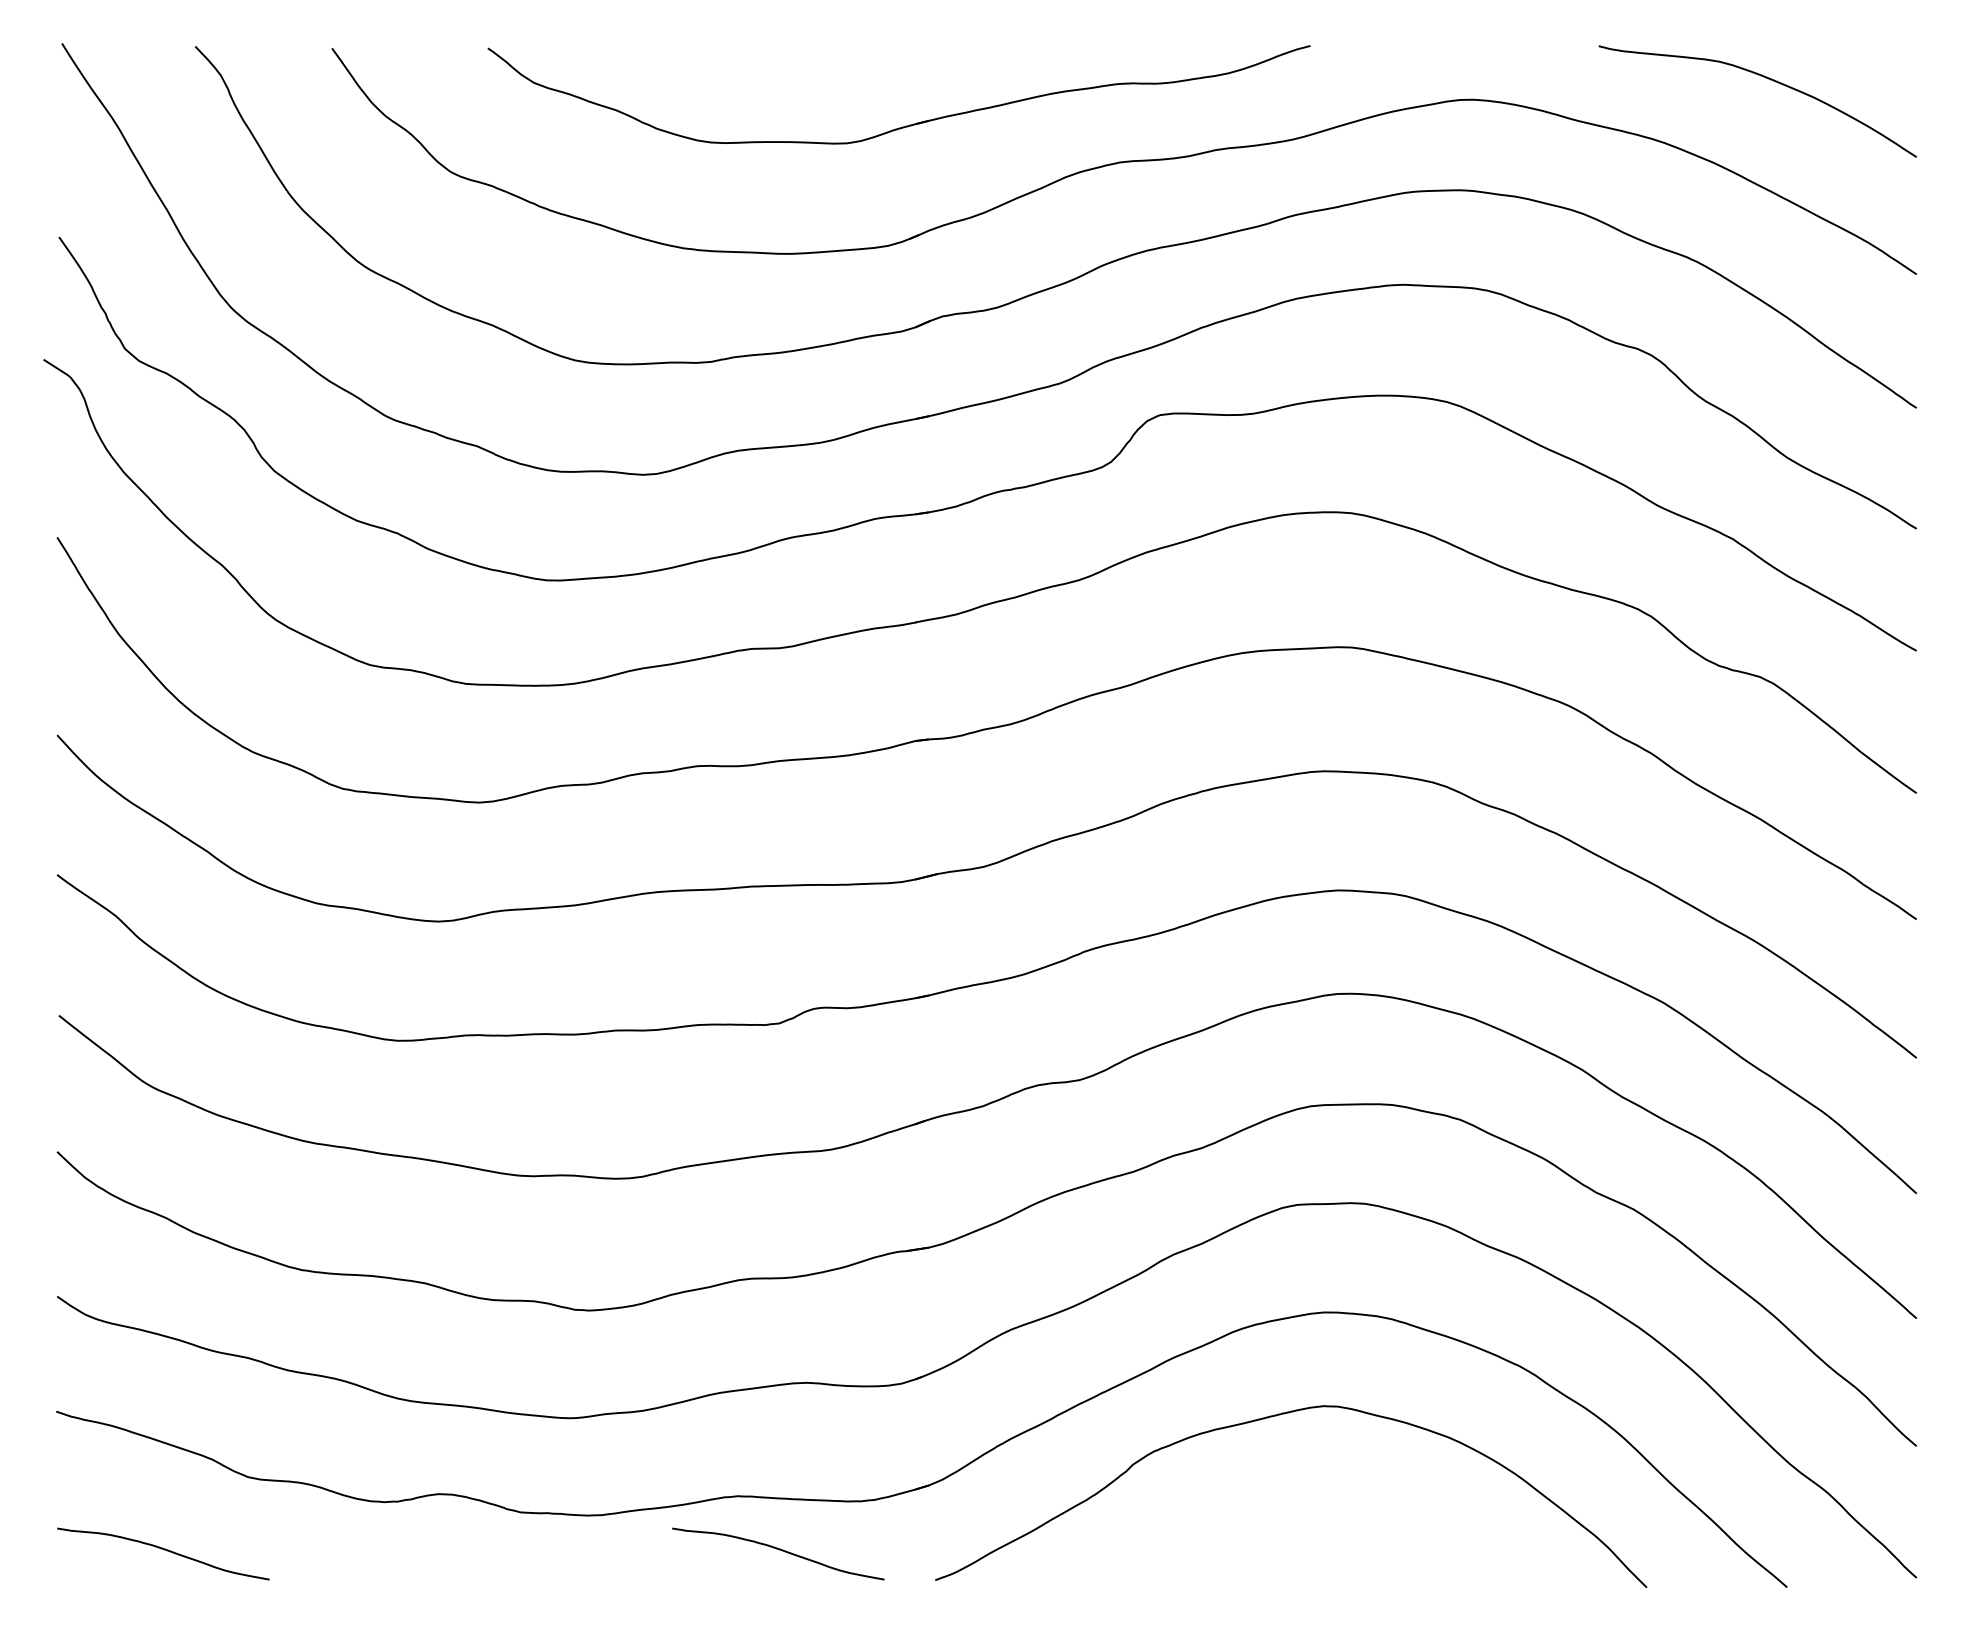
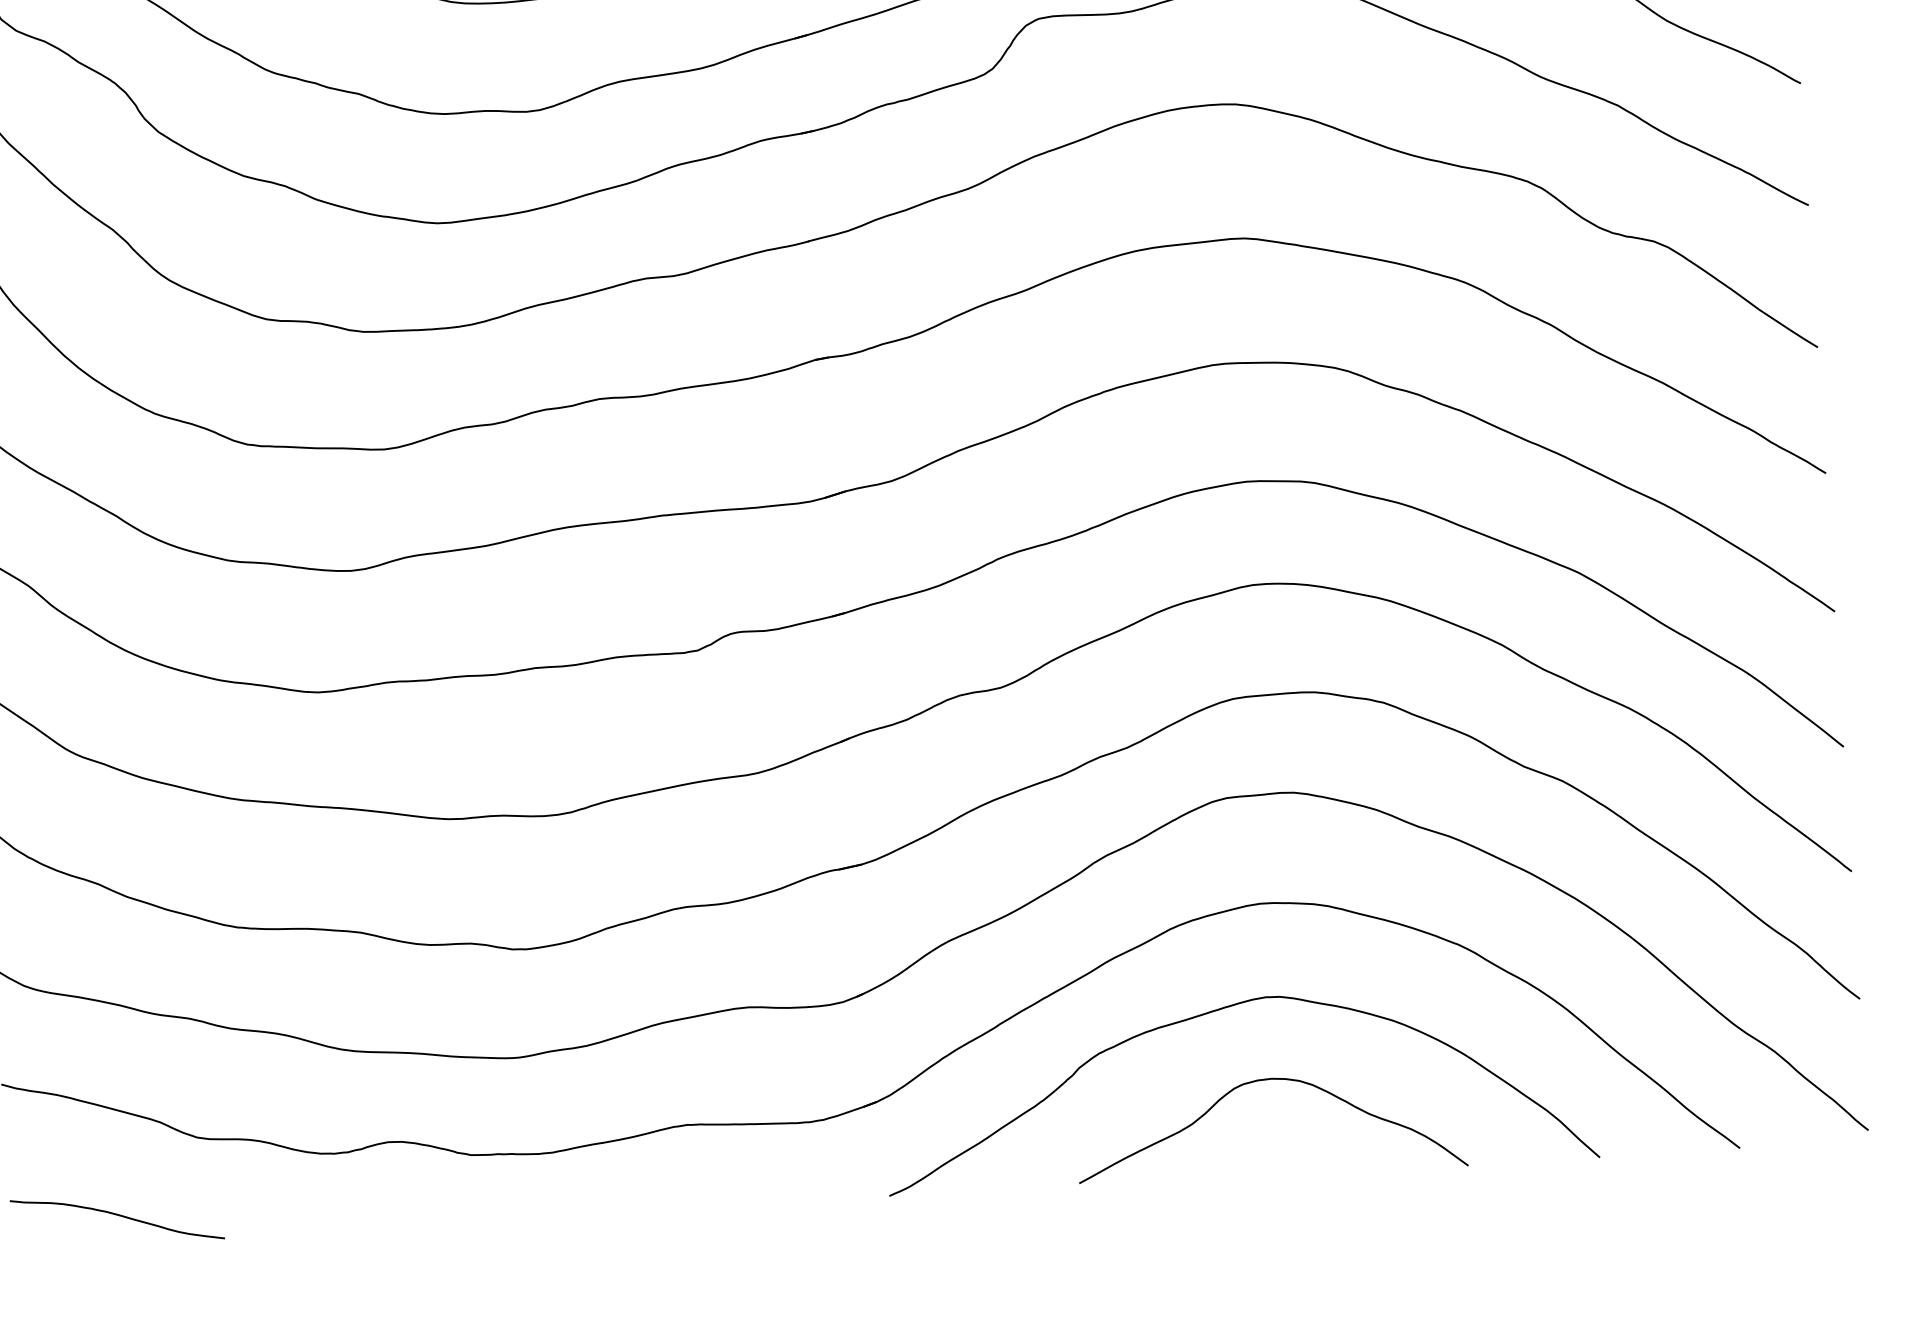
curve: (1318, 1489) -> (1265, 1080), added
curve: (779, 1550) -> (731, 1176), removed

